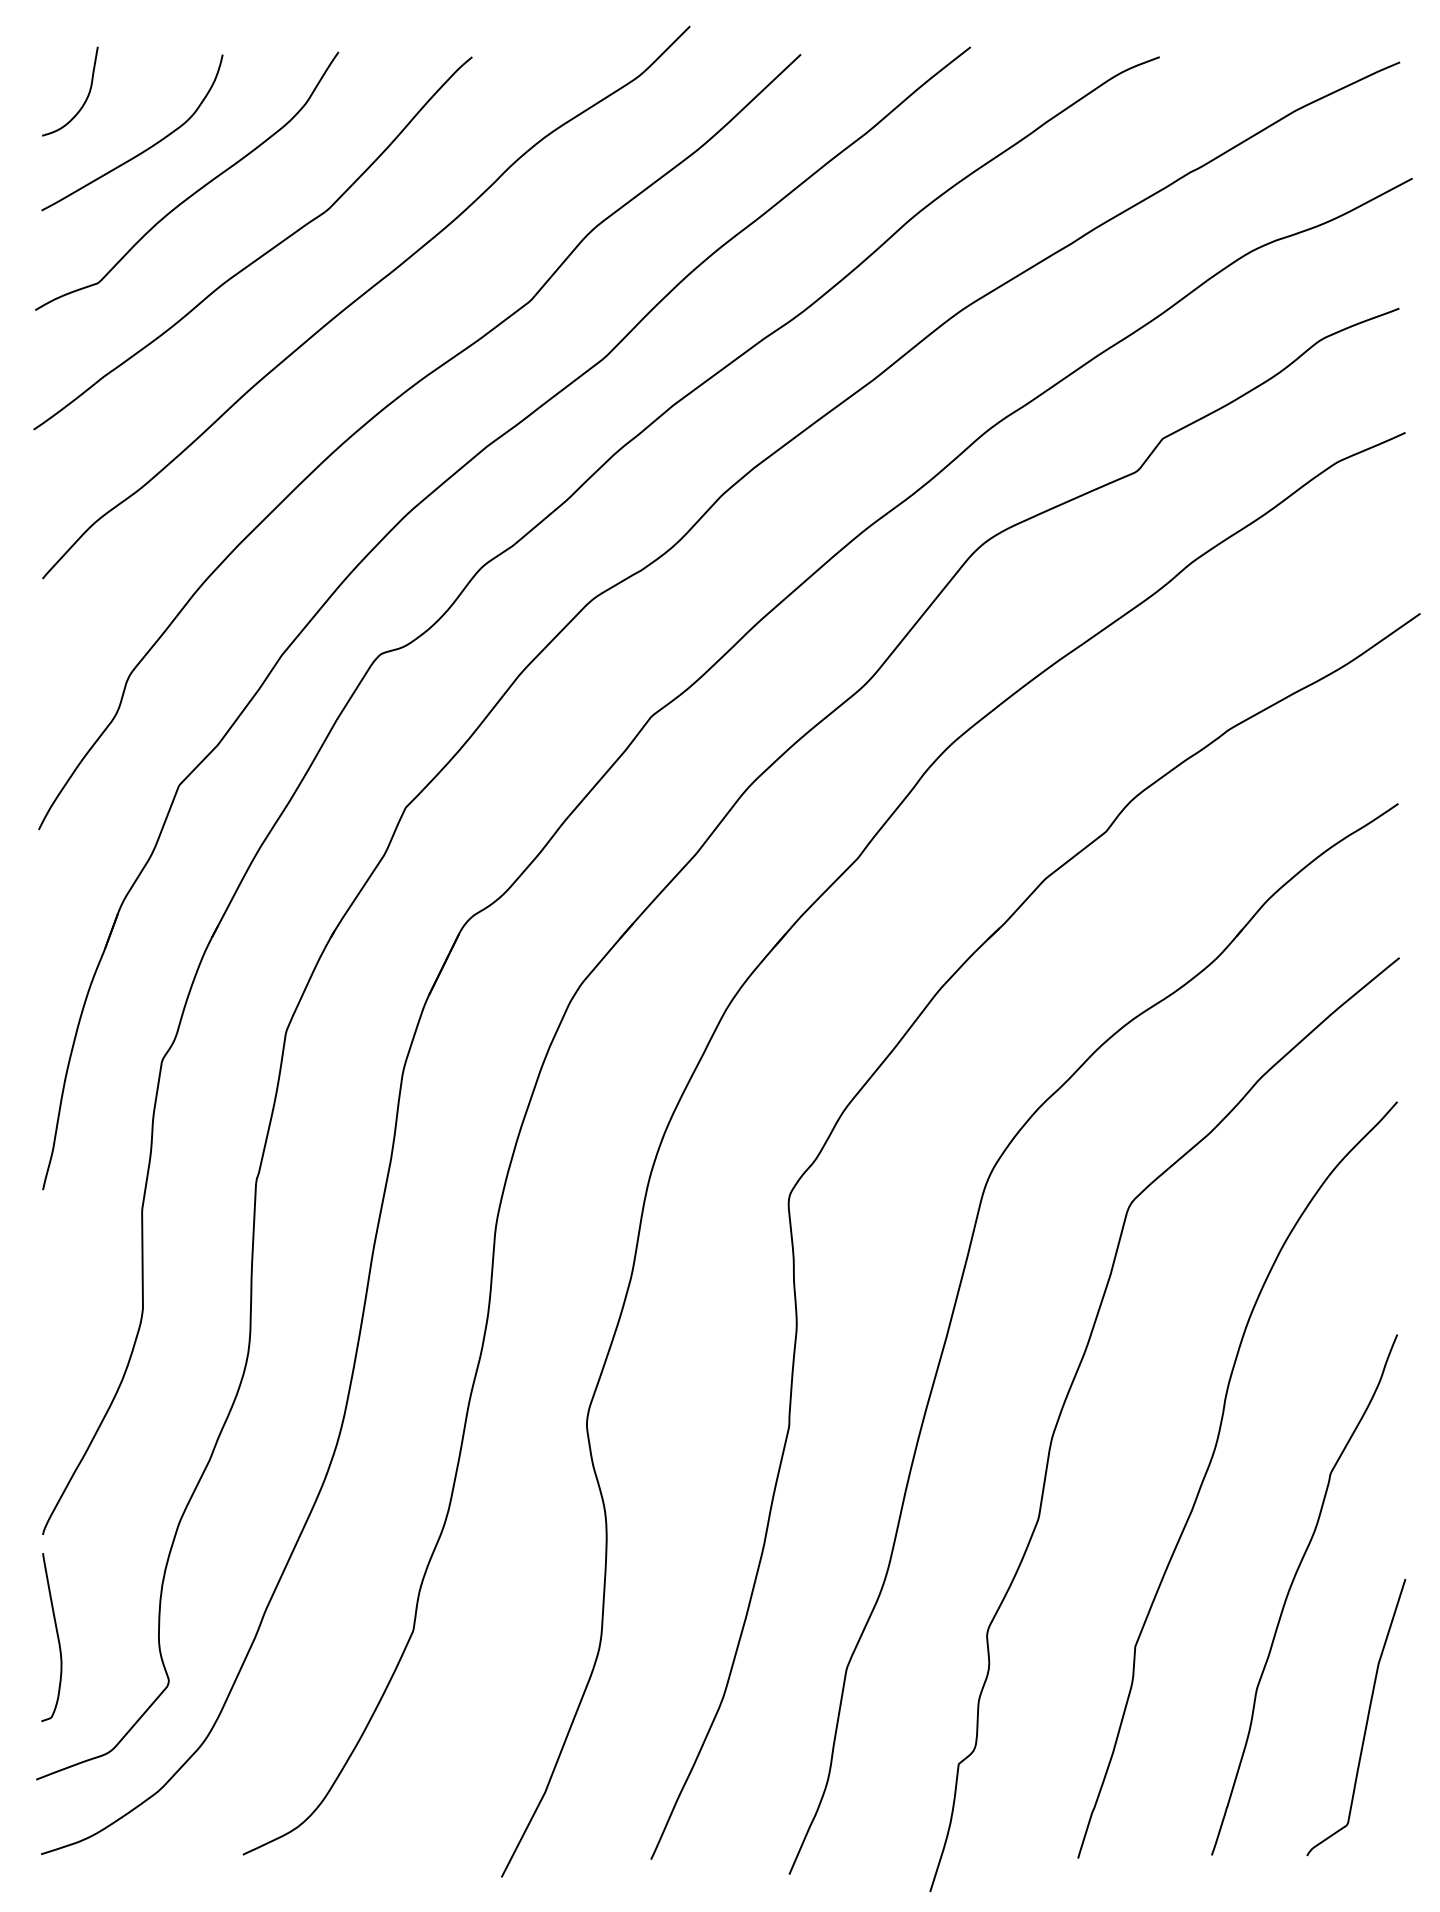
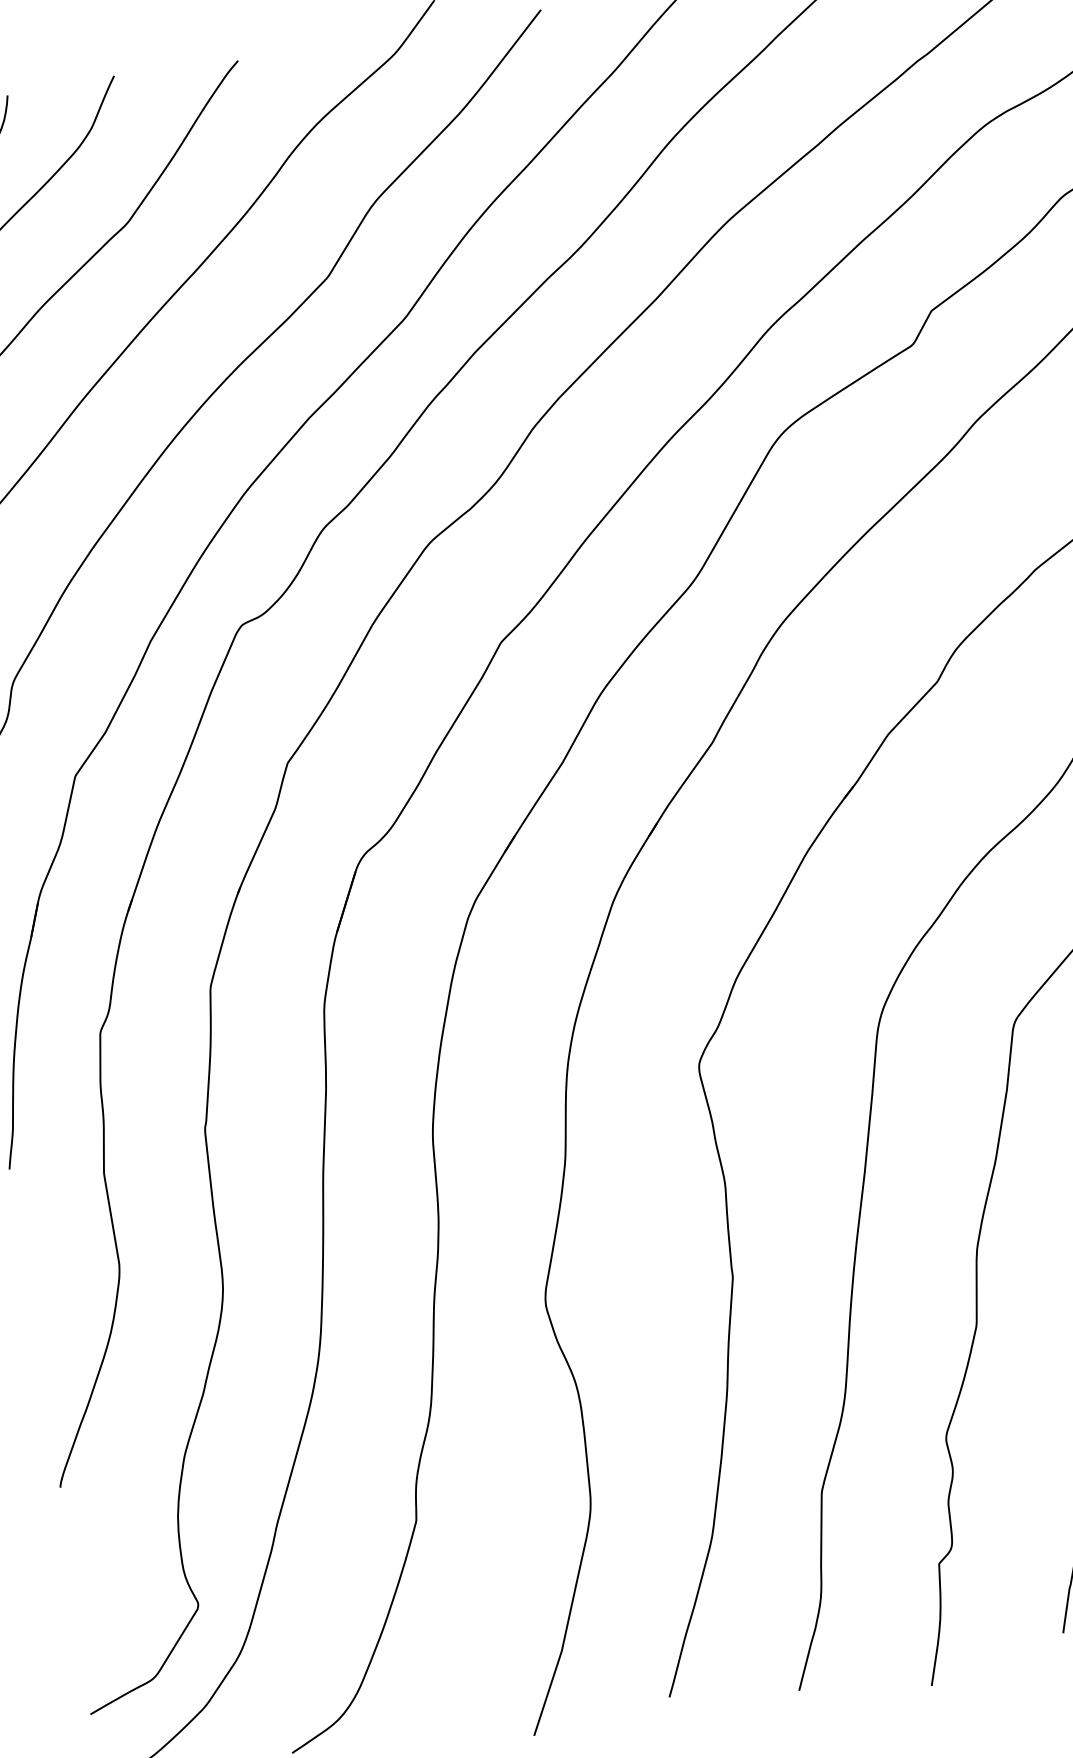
curve: (56, 1634) -> (87, 1577), removed

